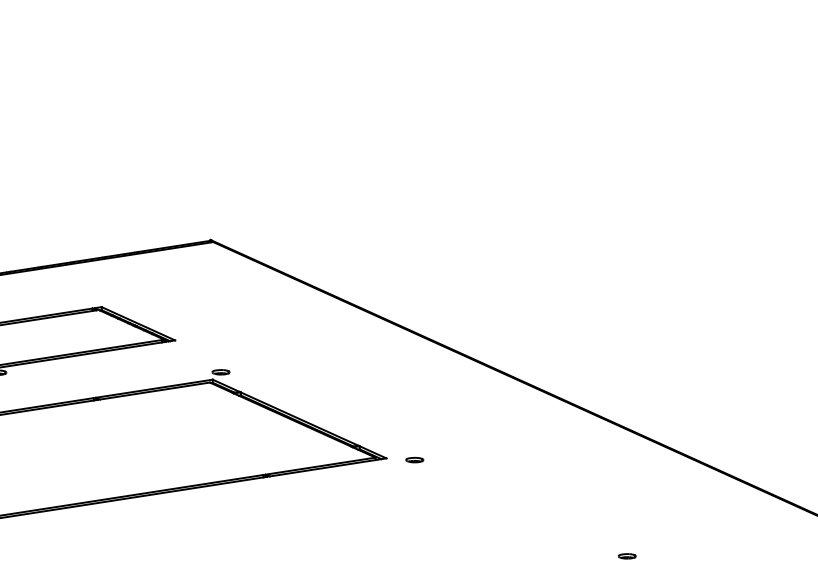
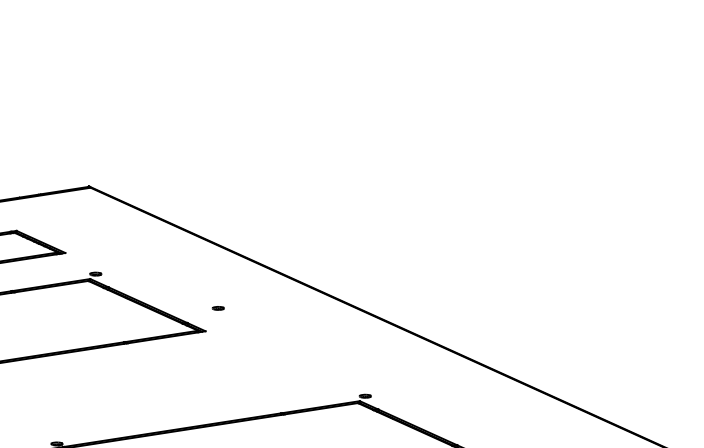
part: (413, 460) -> (217, 308), moved

